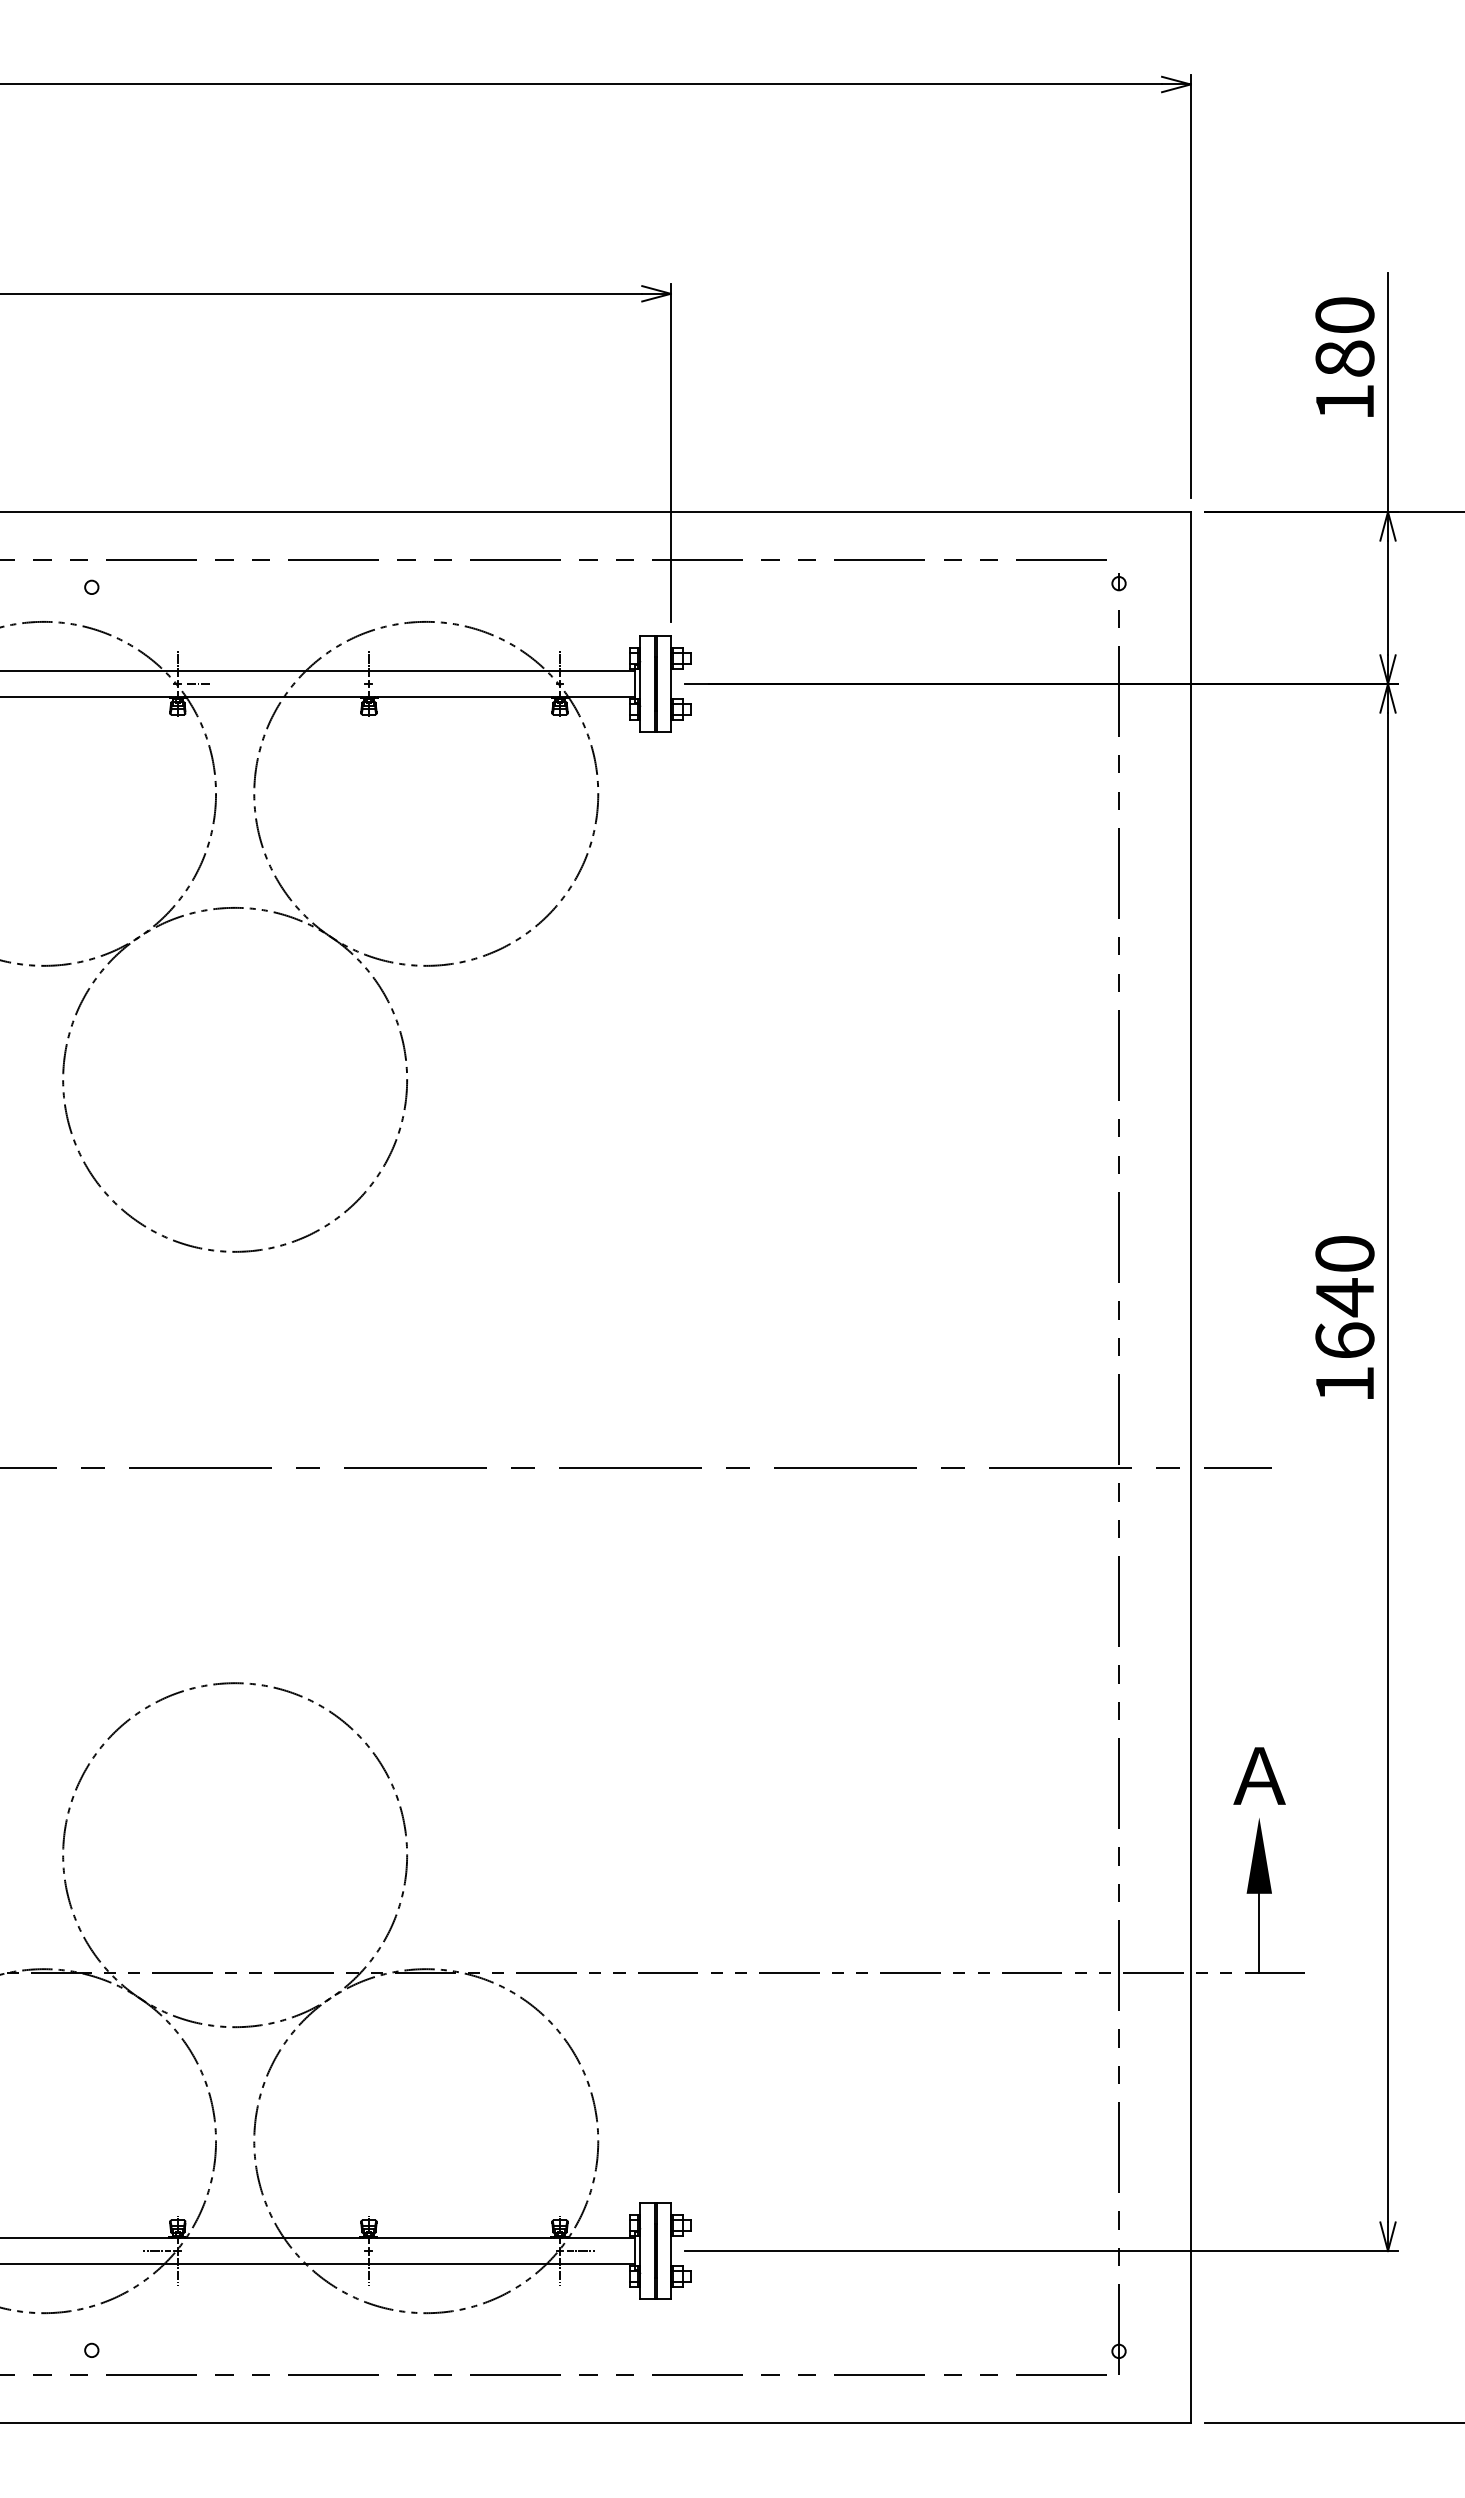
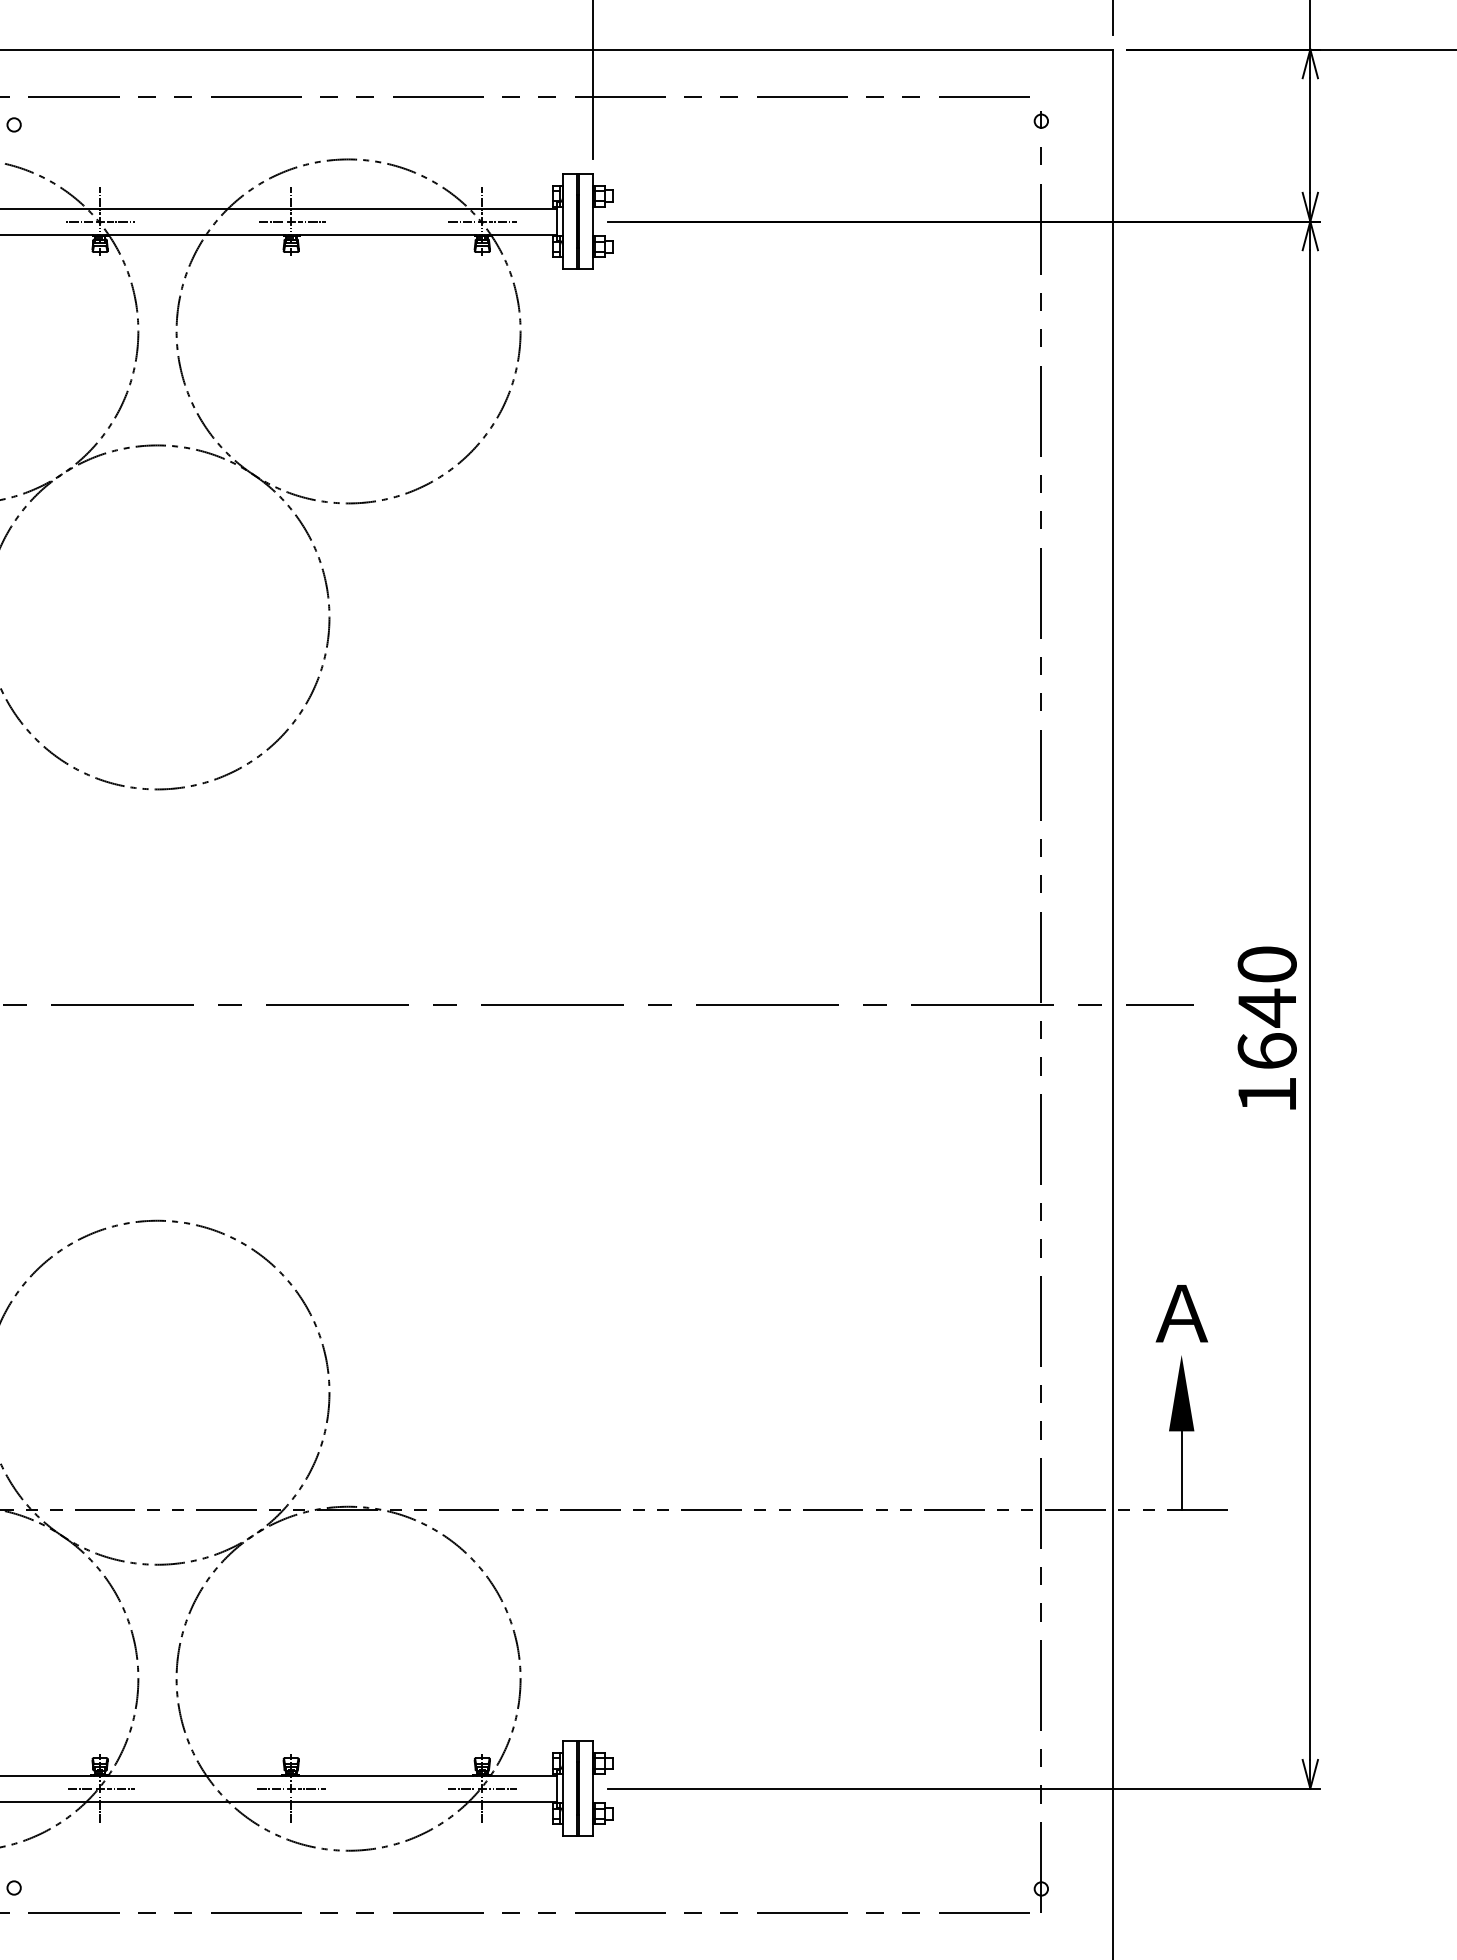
line: (156, 683) -> (78, 221), added
line: (348, 683) -> (270, 221), added
line: (389, 683) -> (311, 221), added
line: (539, 683) -> (461, 221), added
line: (580, 683) -> (502, 221), added
text: (1344, 1317) -> (1266, 1028), moved
line: (198, 2251) -> (120, 1789), added
line: (348, 2251) -> (270, 1789), added
line: (389, 2251) -> (311, 1789), added
line: (539, 2251) -> (461, 1789), added

